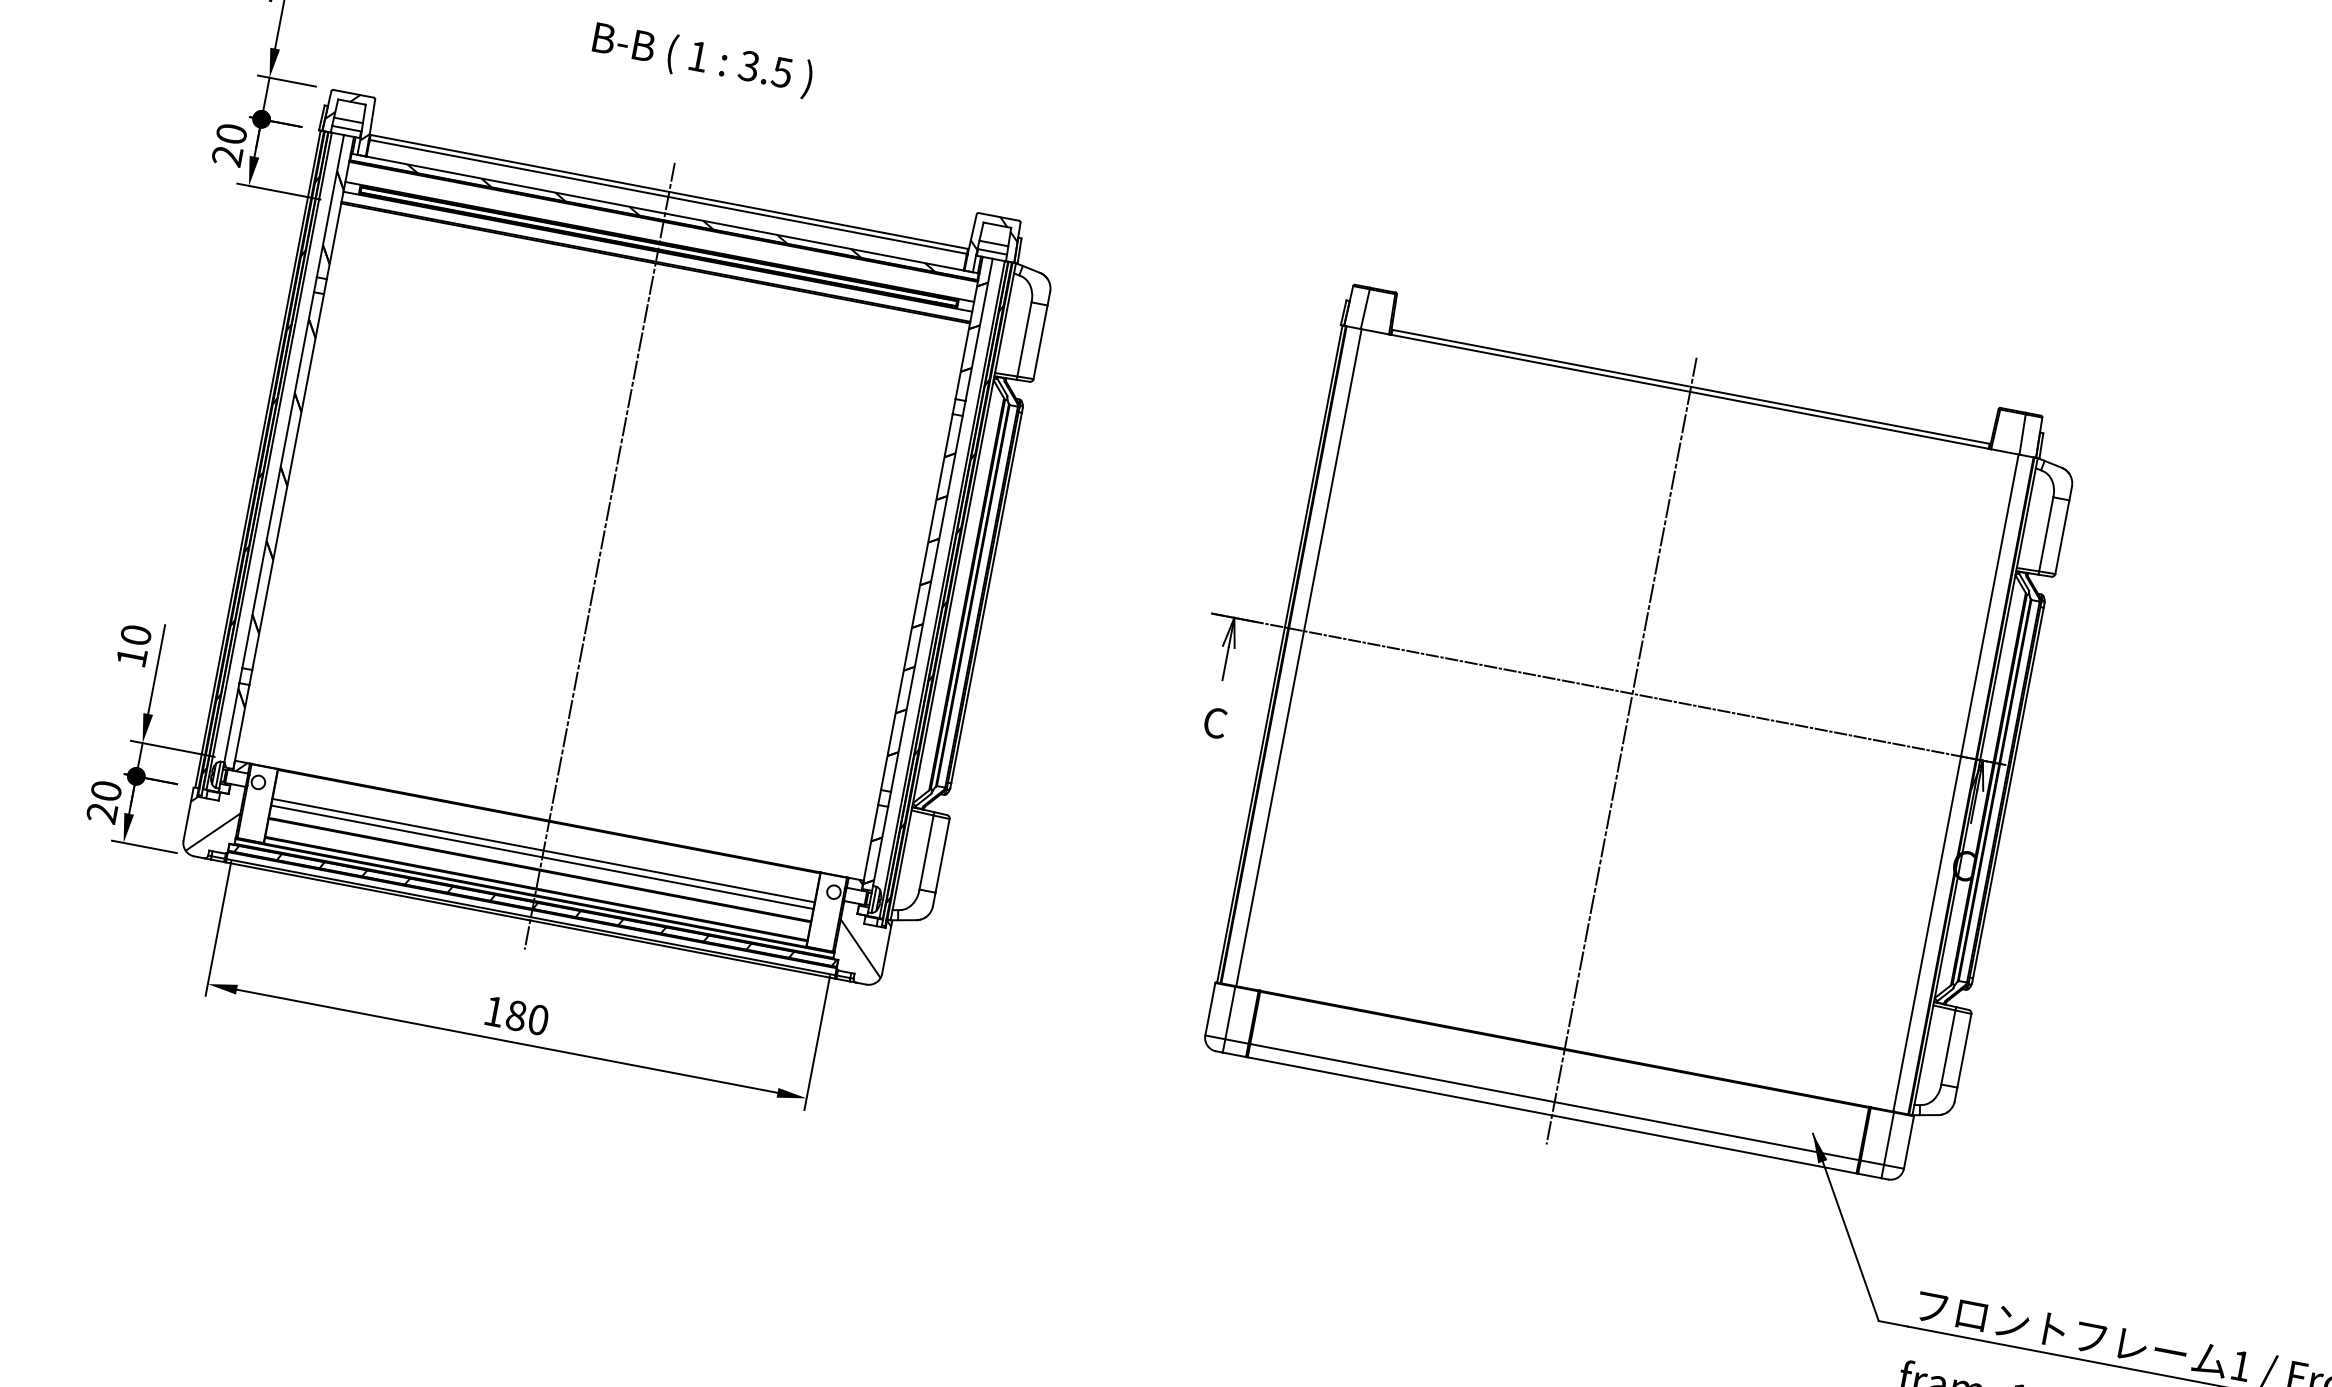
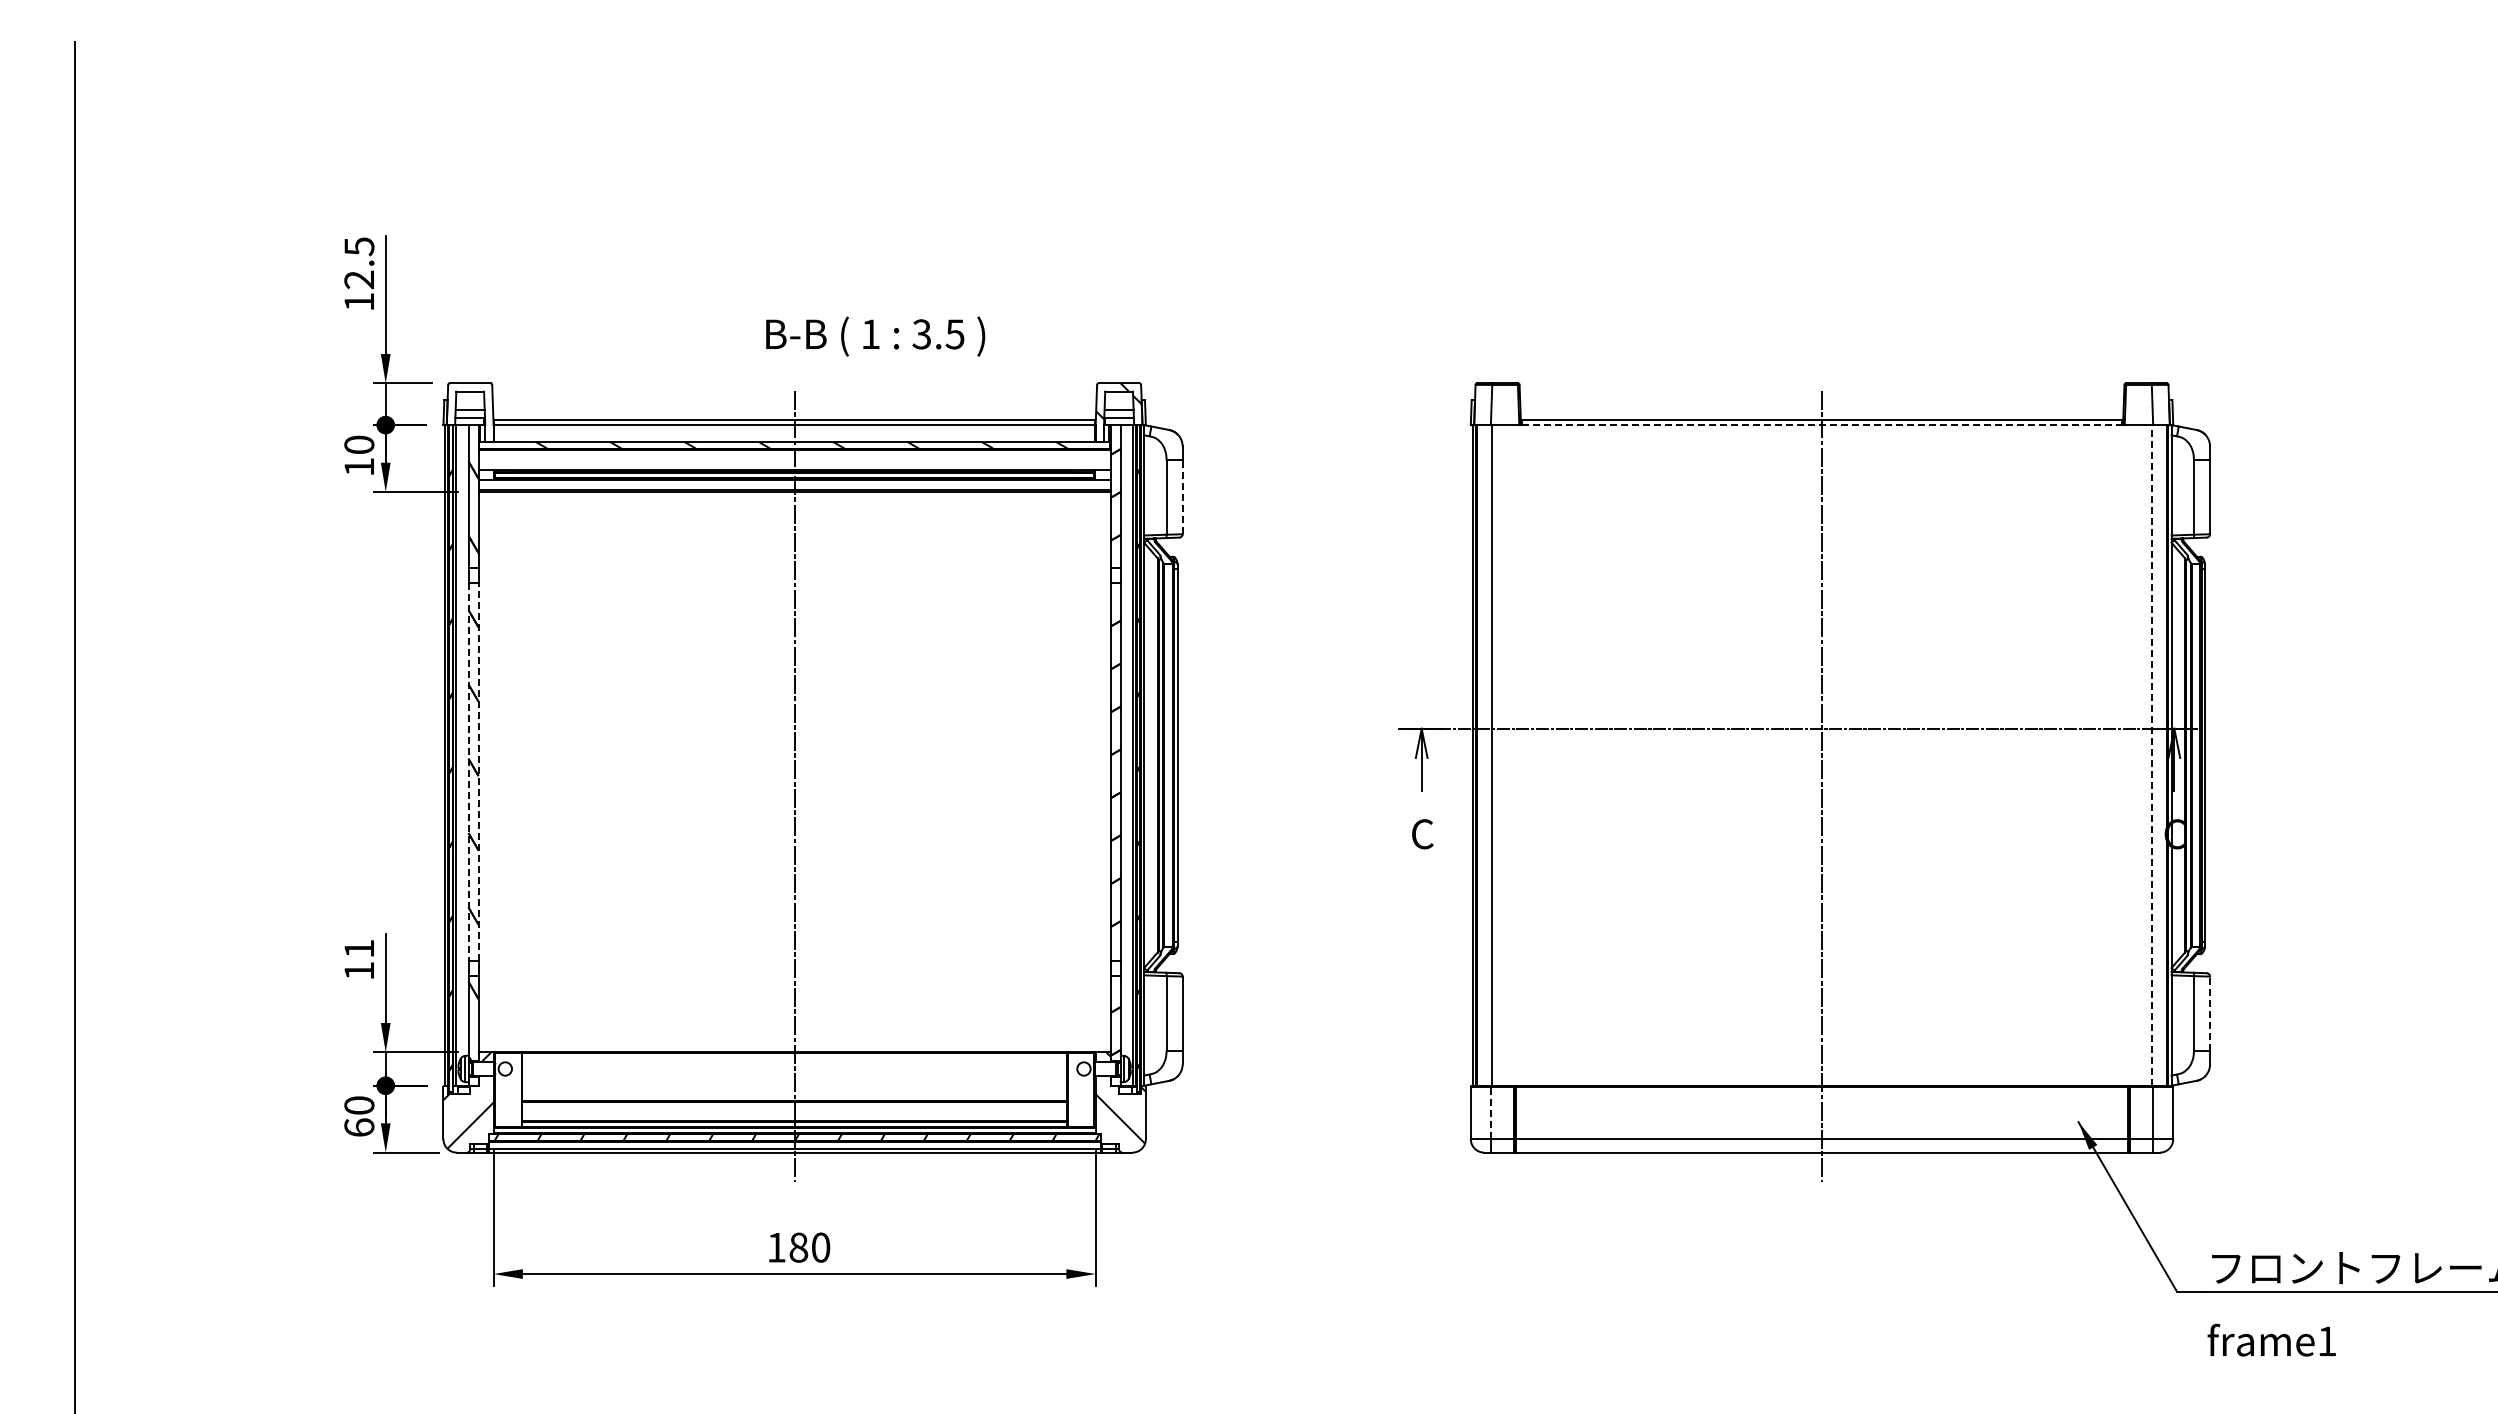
text: (702, 59) -> (875, 336), moved
hatch: (349, 115) -> (470, 405), removed
text: (226, 156) -> (358, 467), 20 -> 10
line: (1040, 341) -> (1182, 496), solid -> dashed
line: (1690, 392) -> (1822, 425), solid -> dashed
line: (278, 480) -> (468, 772), solid -> dashed
line: (288, 482) -> (478, 772), solid -> dashed
text: (136, 634) -> (359, 948), 10 -> 11
line: (1956, 782) -> (2152, 754), solid -> dashed
text: (102, 812) -> (359, 1127), 20 -> 60
line: (543, 850) -> (794, 1082), removed
line: (542, 857) -> (794, 1089), removed
line: (1229, 1012) -> (1490, 1112), solid -> dashed
line: (1964, 1050) -> (2210, 1013), solid -> dashed

